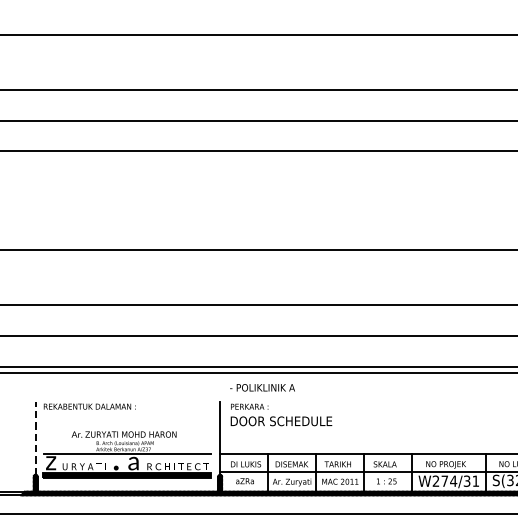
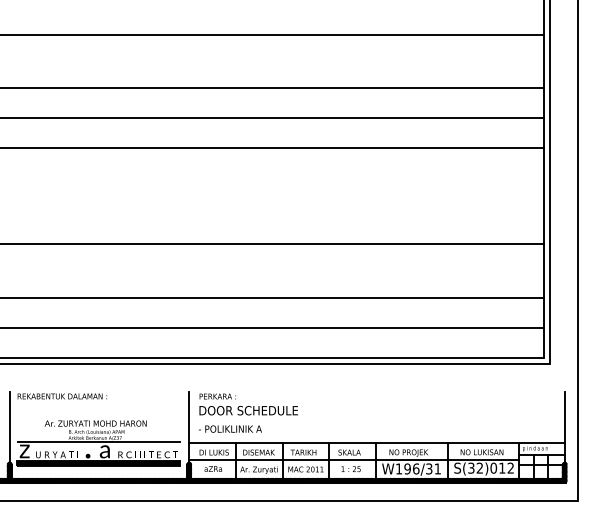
text: (262, 387) -> (230, 428), moved
line: (35, 437) -> (9, 426), dashed -> solid
text: (444, 480) -> (407, 468), W274/31 -> W196/31

